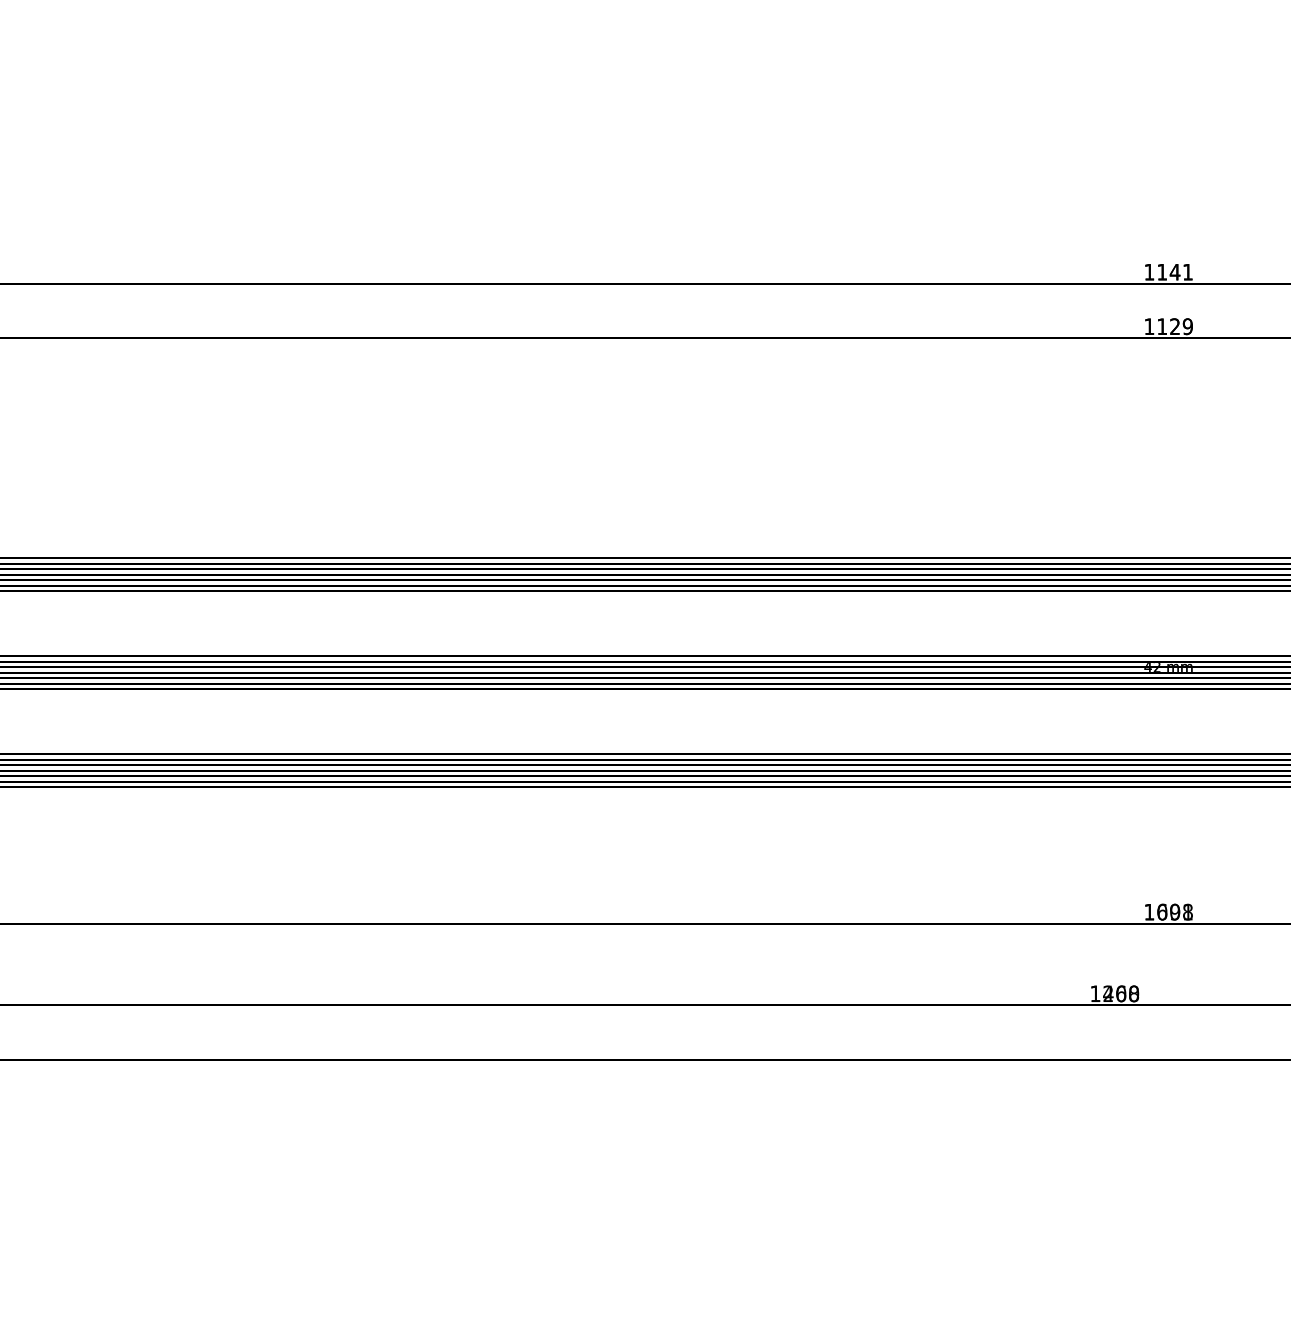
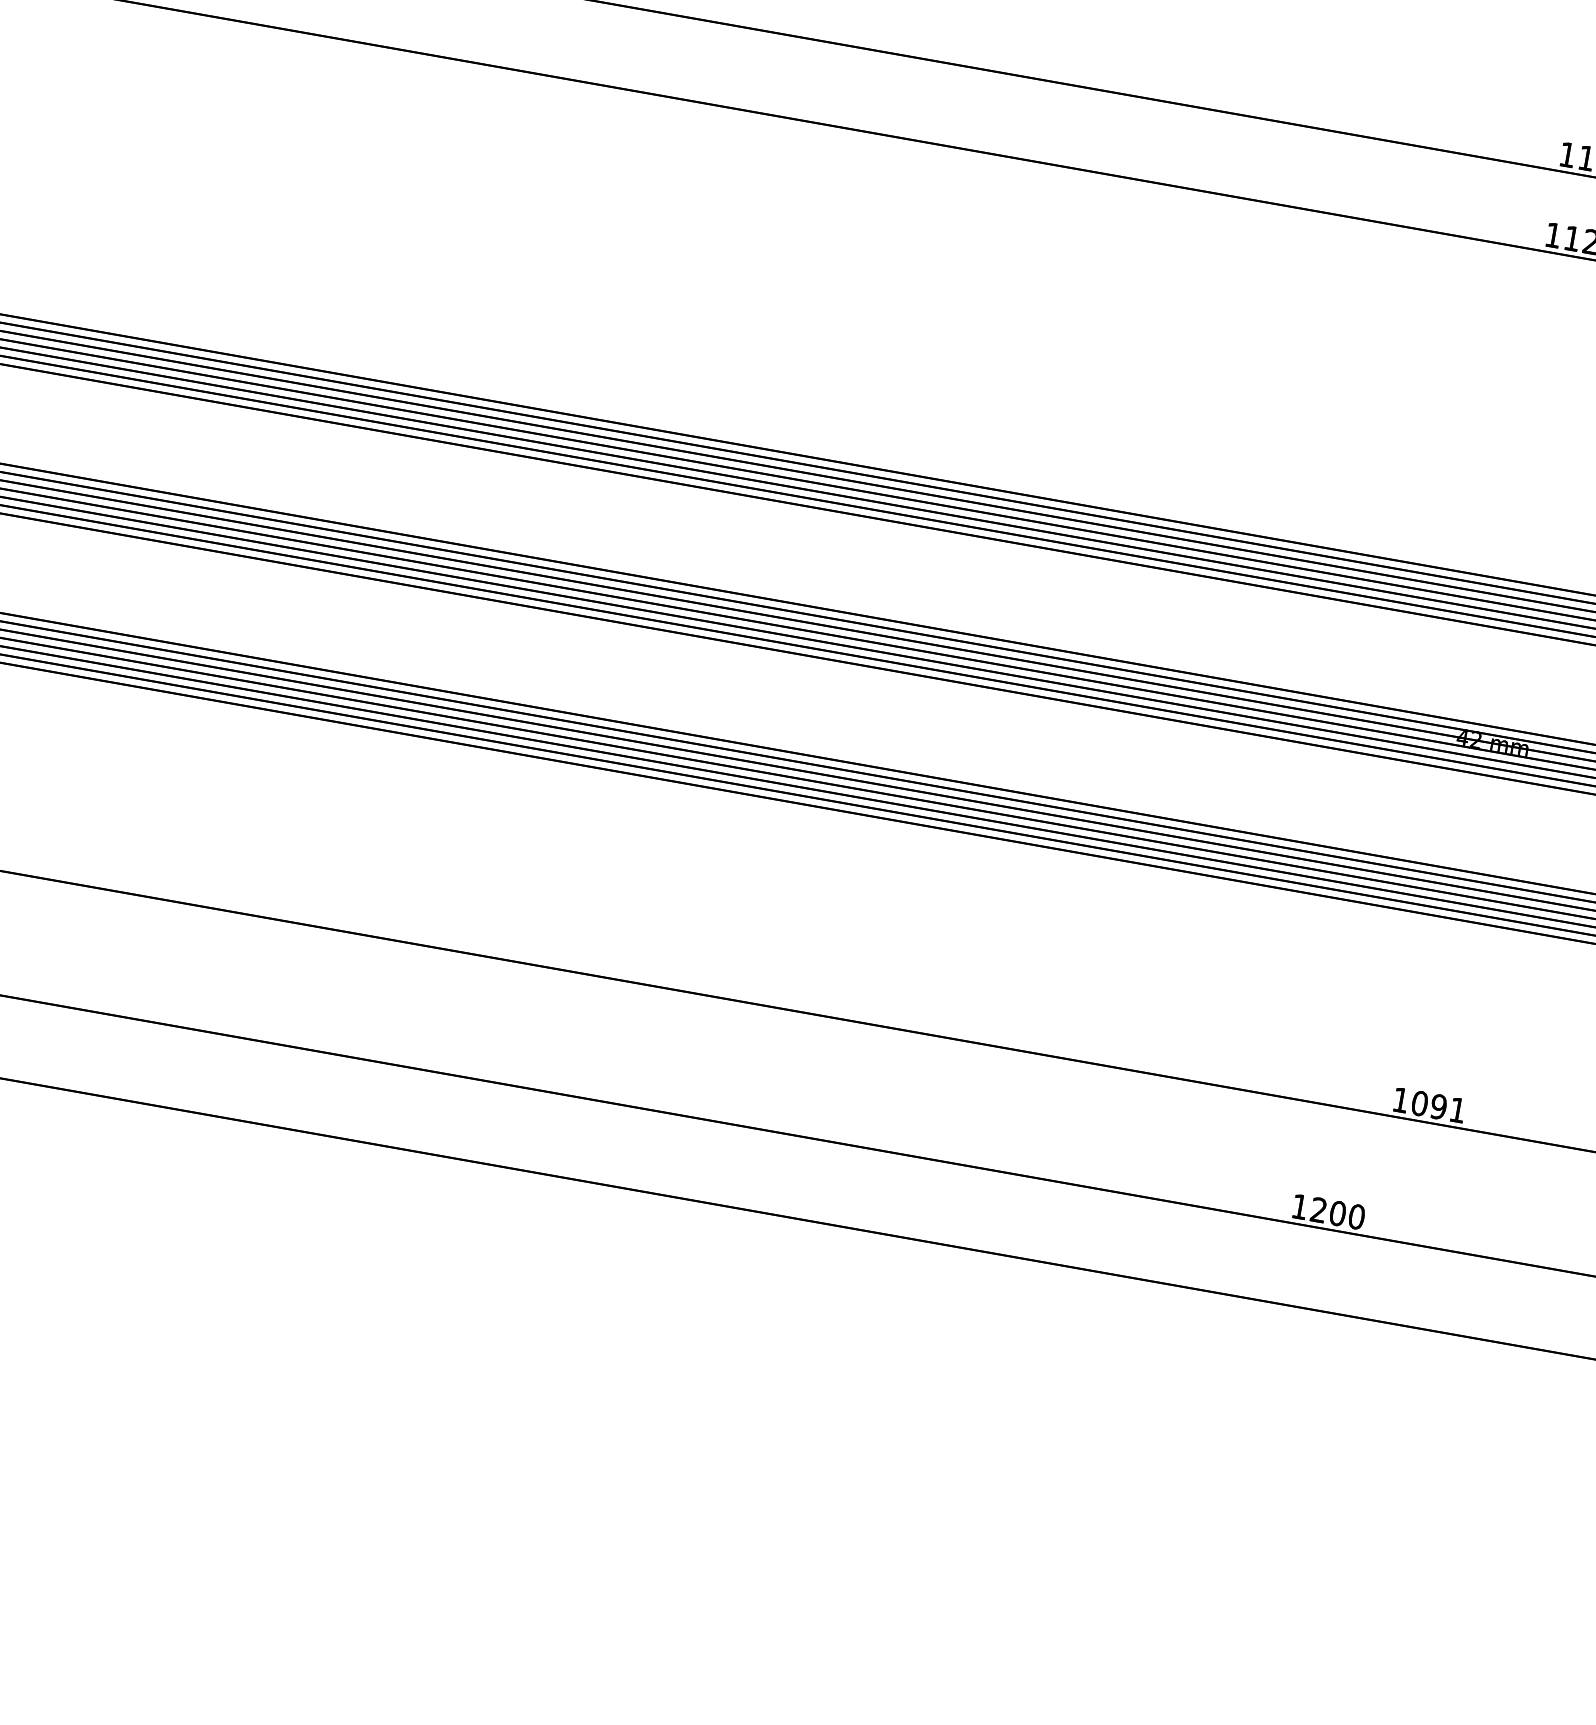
text: (1174, 911) -> (1438, 1105), 1608 -> 1091
text: (1121, 993) -> (1338, 1213), 1468 -> 1200

